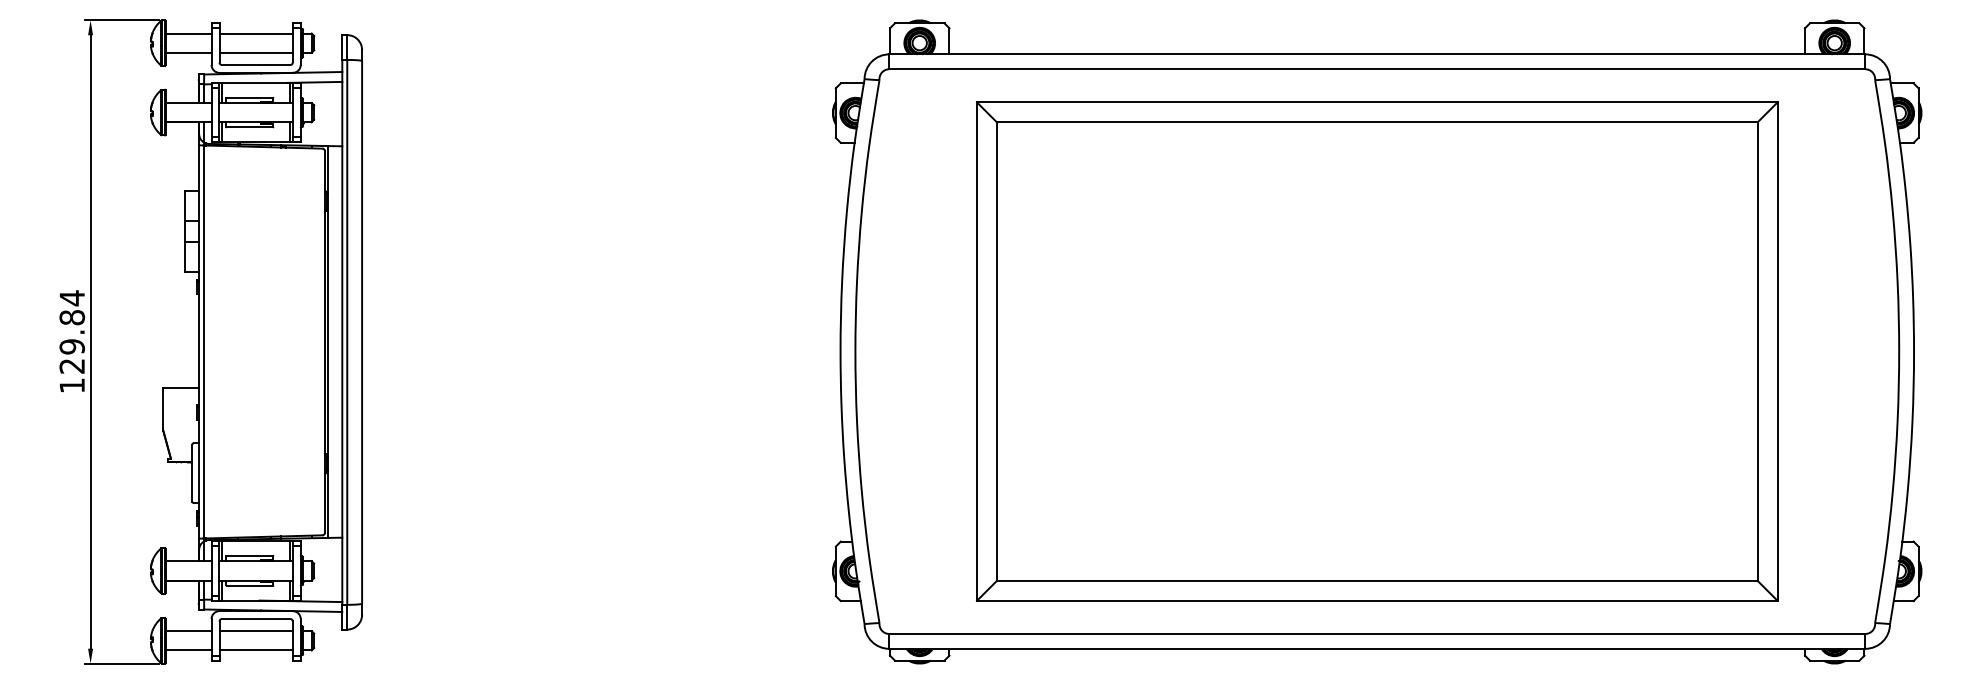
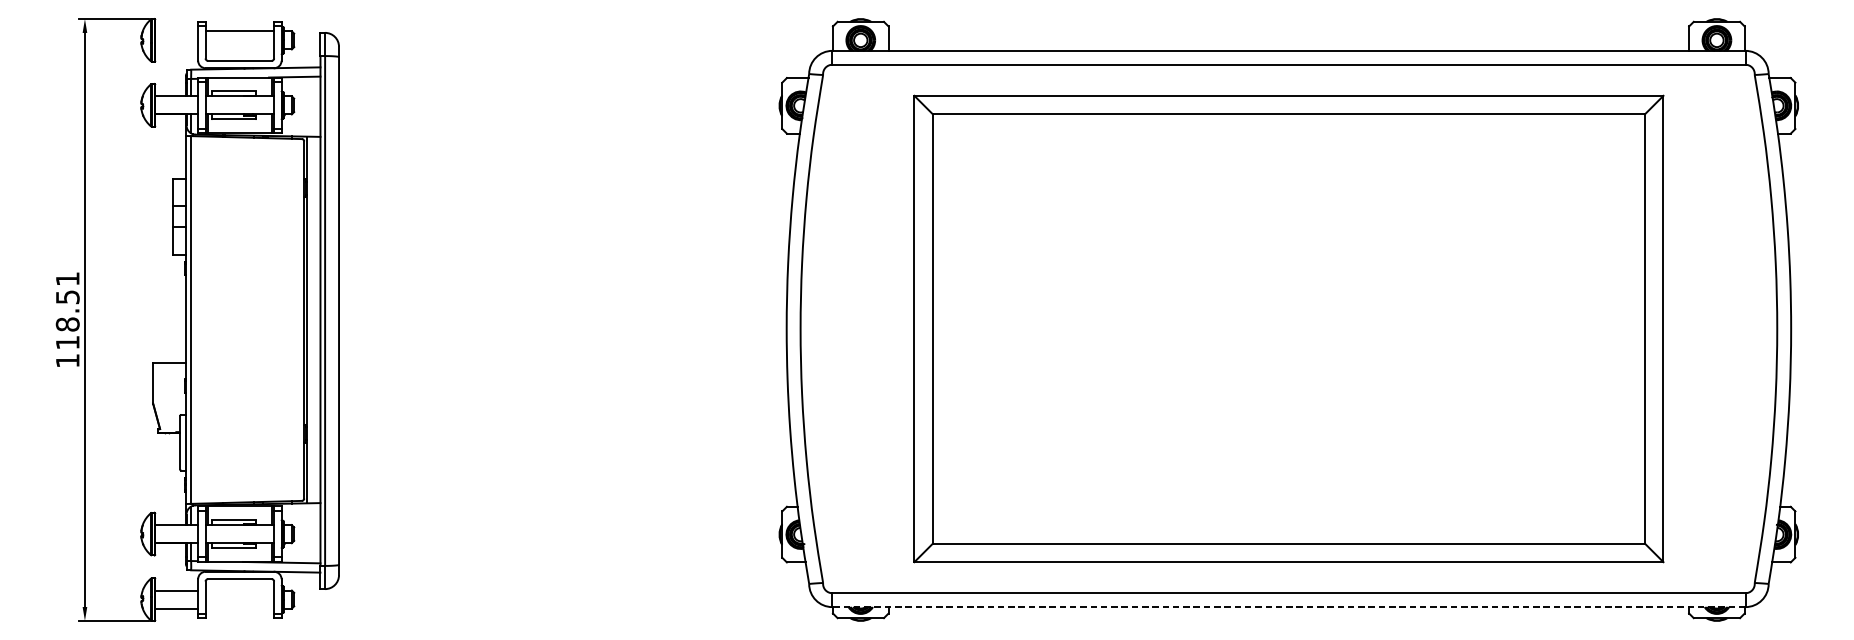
line: (188, 33) -> (176, 31), removed
line: (188, 52) -> (176, 49), removed
line: (255, 52) -> (239, 49), removed
text: (72, 331) -> (68, 310), 129.84 -> 118.51
line: (255, 631) -> (239, 590), removed
line: (1377, 648) -> (1289, 606), solid -> dashed
line: (255, 650) -> (239, 608), removed

